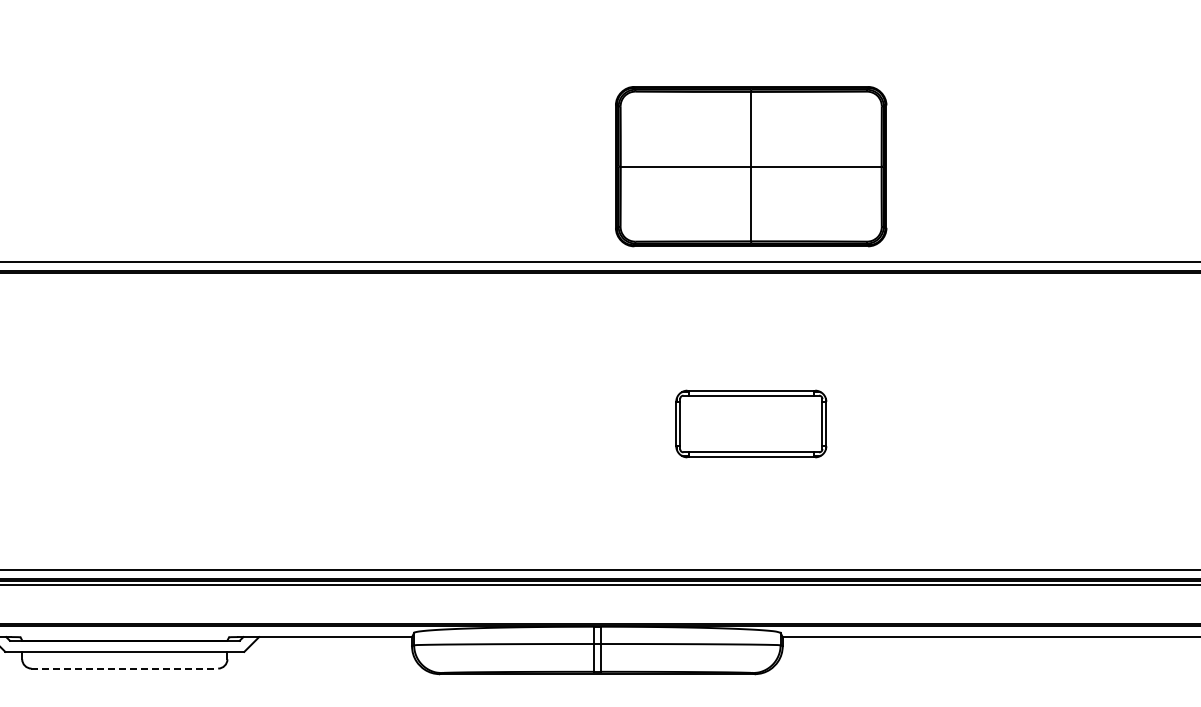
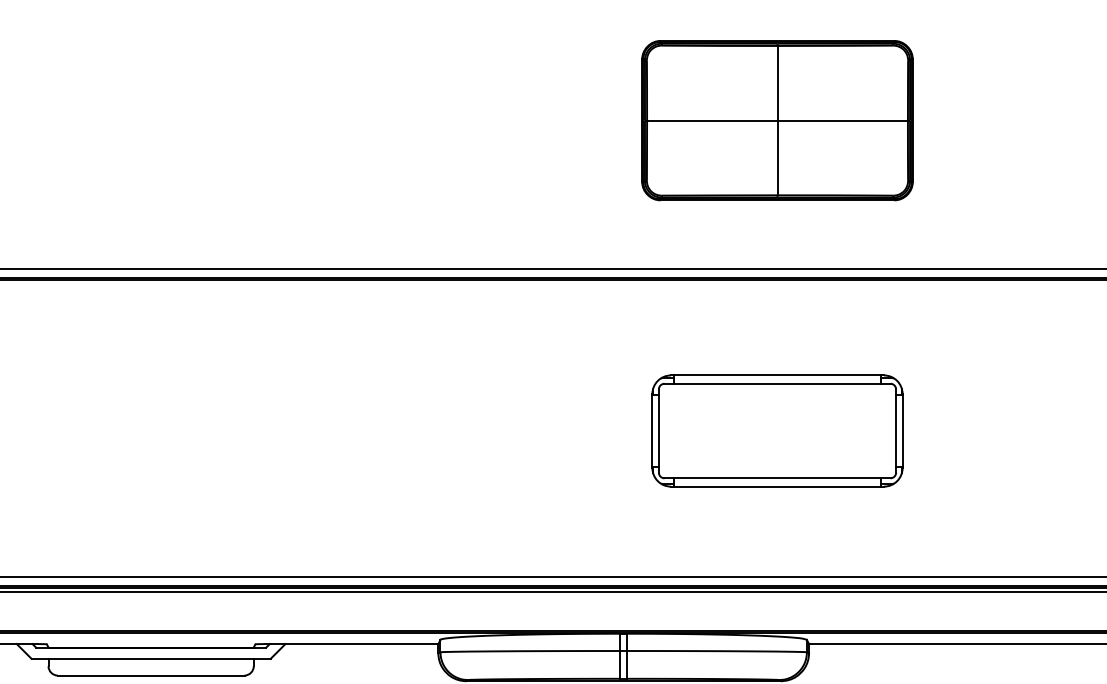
part: (751, 166) -> (777, 120), moved
part: (751, 423) -> (777, 430), size x1.67
line: (125, 668) -> (151, 675), dashed -> solid

